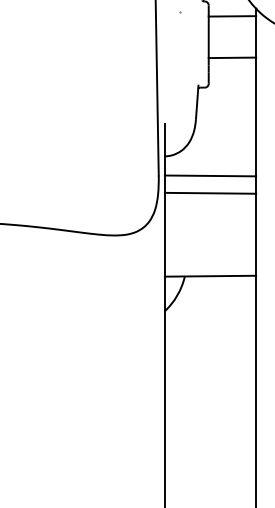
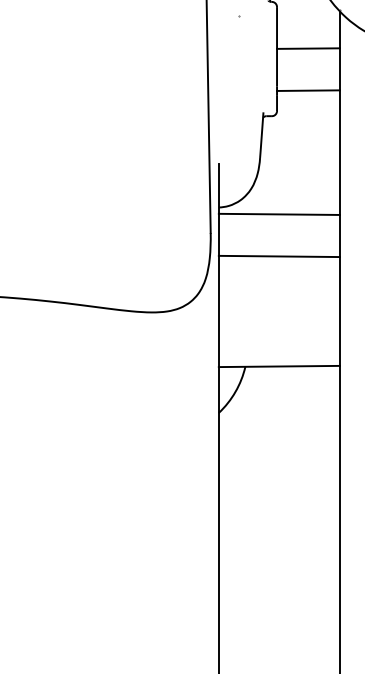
line: (232, 16) -> (308, 48), moved
line: (232, 57) -> (308, 90), moved
line: (209, 175) -> (278, 213), moved

